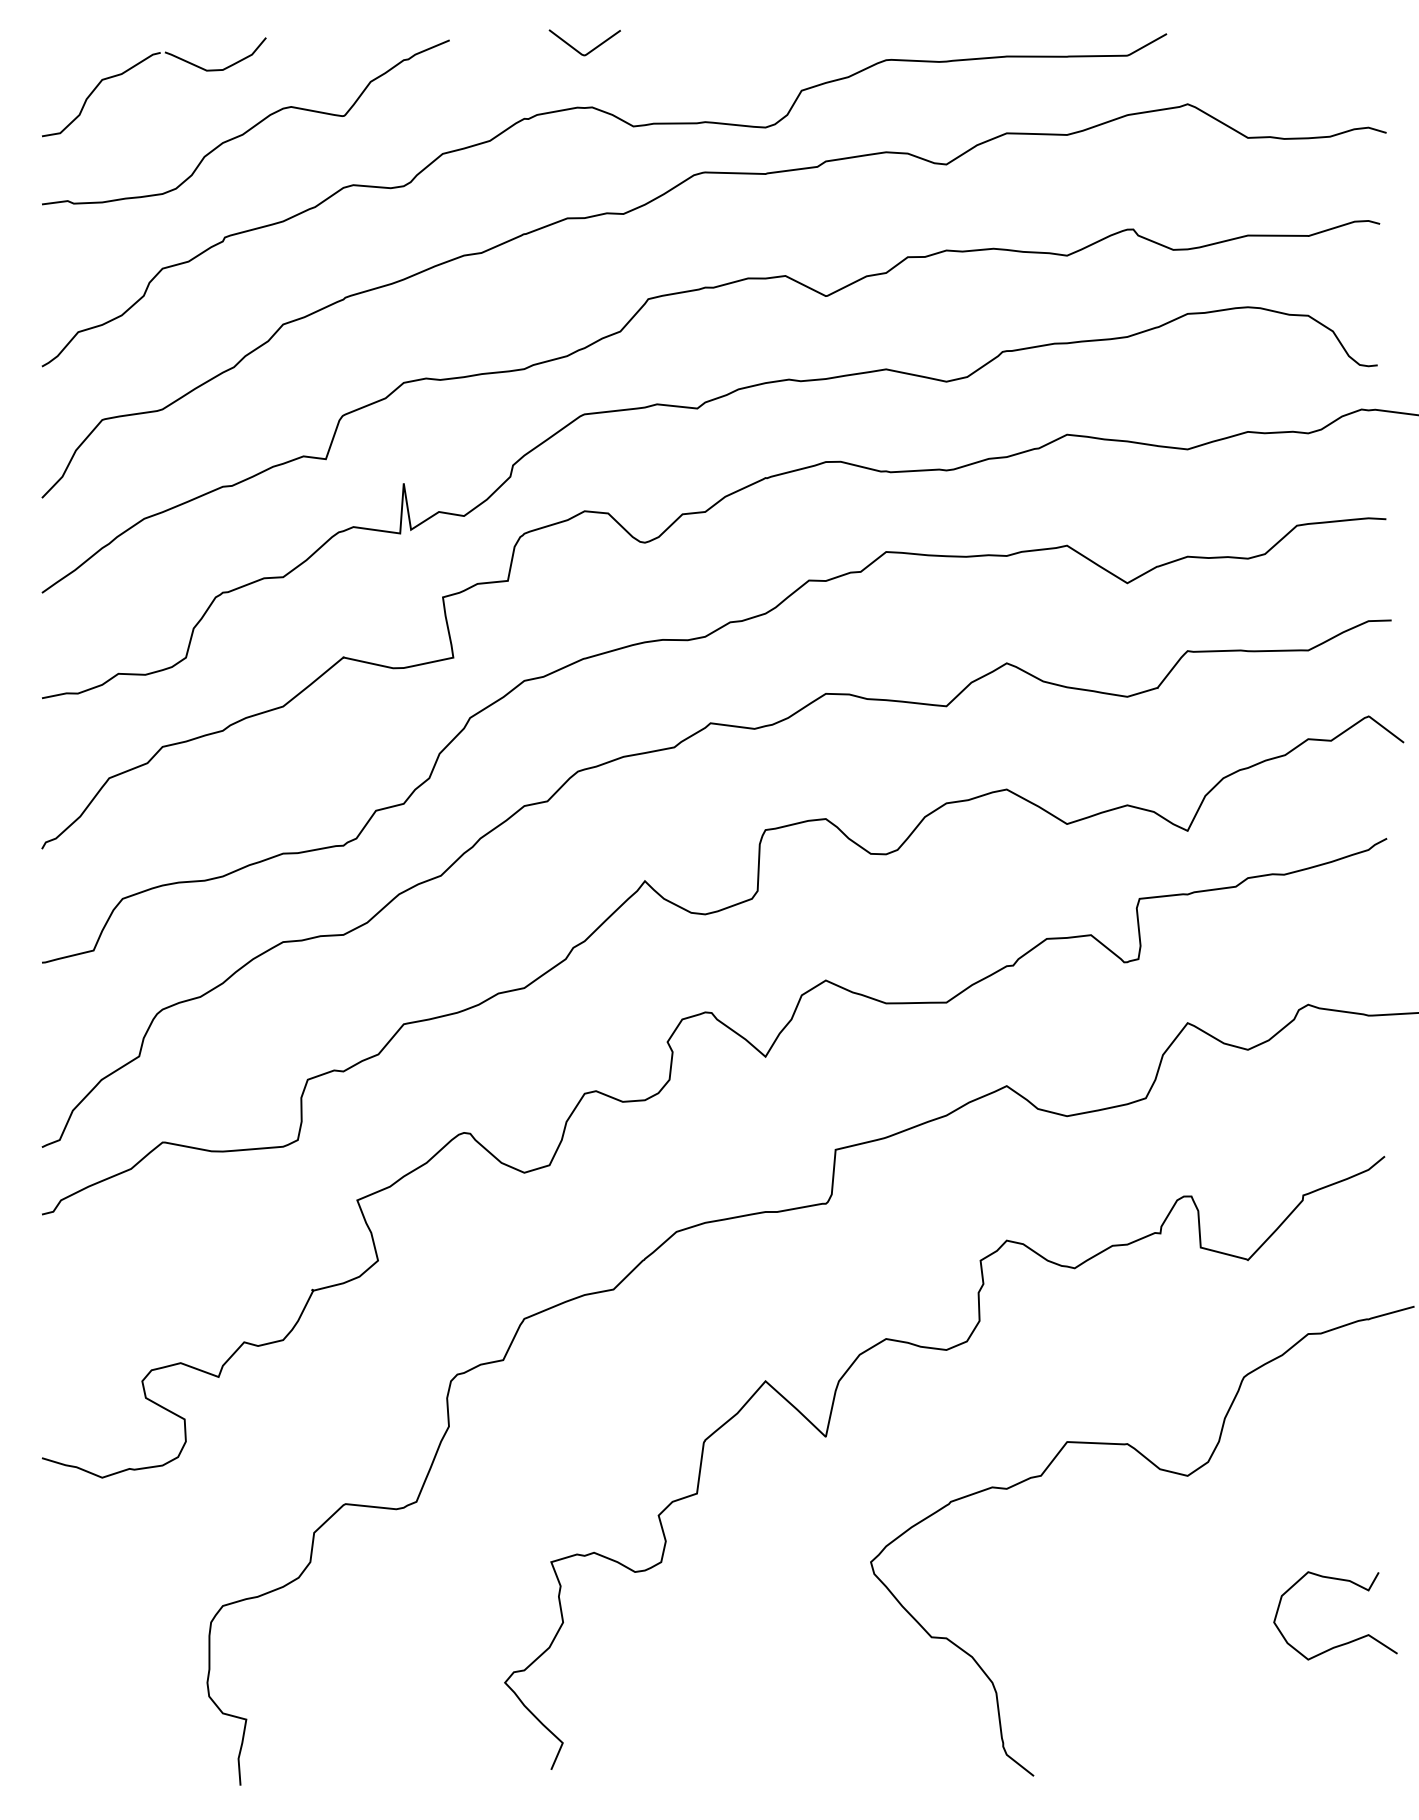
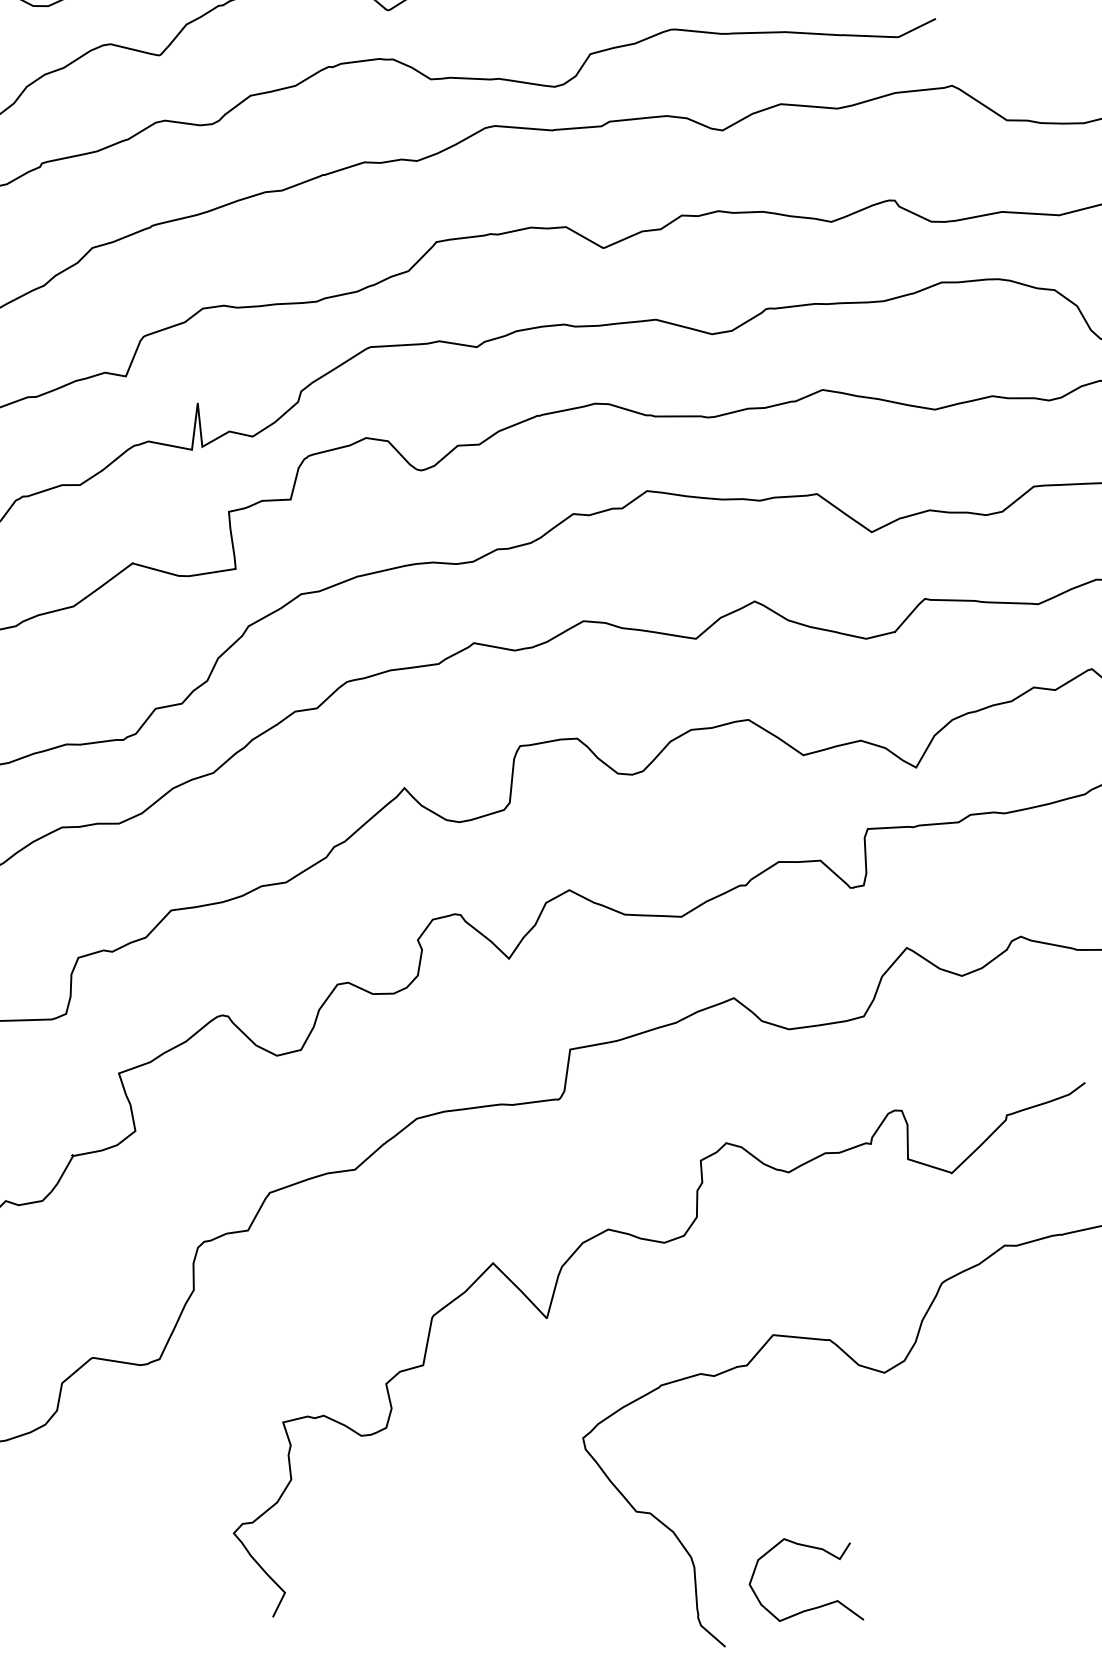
curve: (1345, 1642) -> (815, 1606), moved

